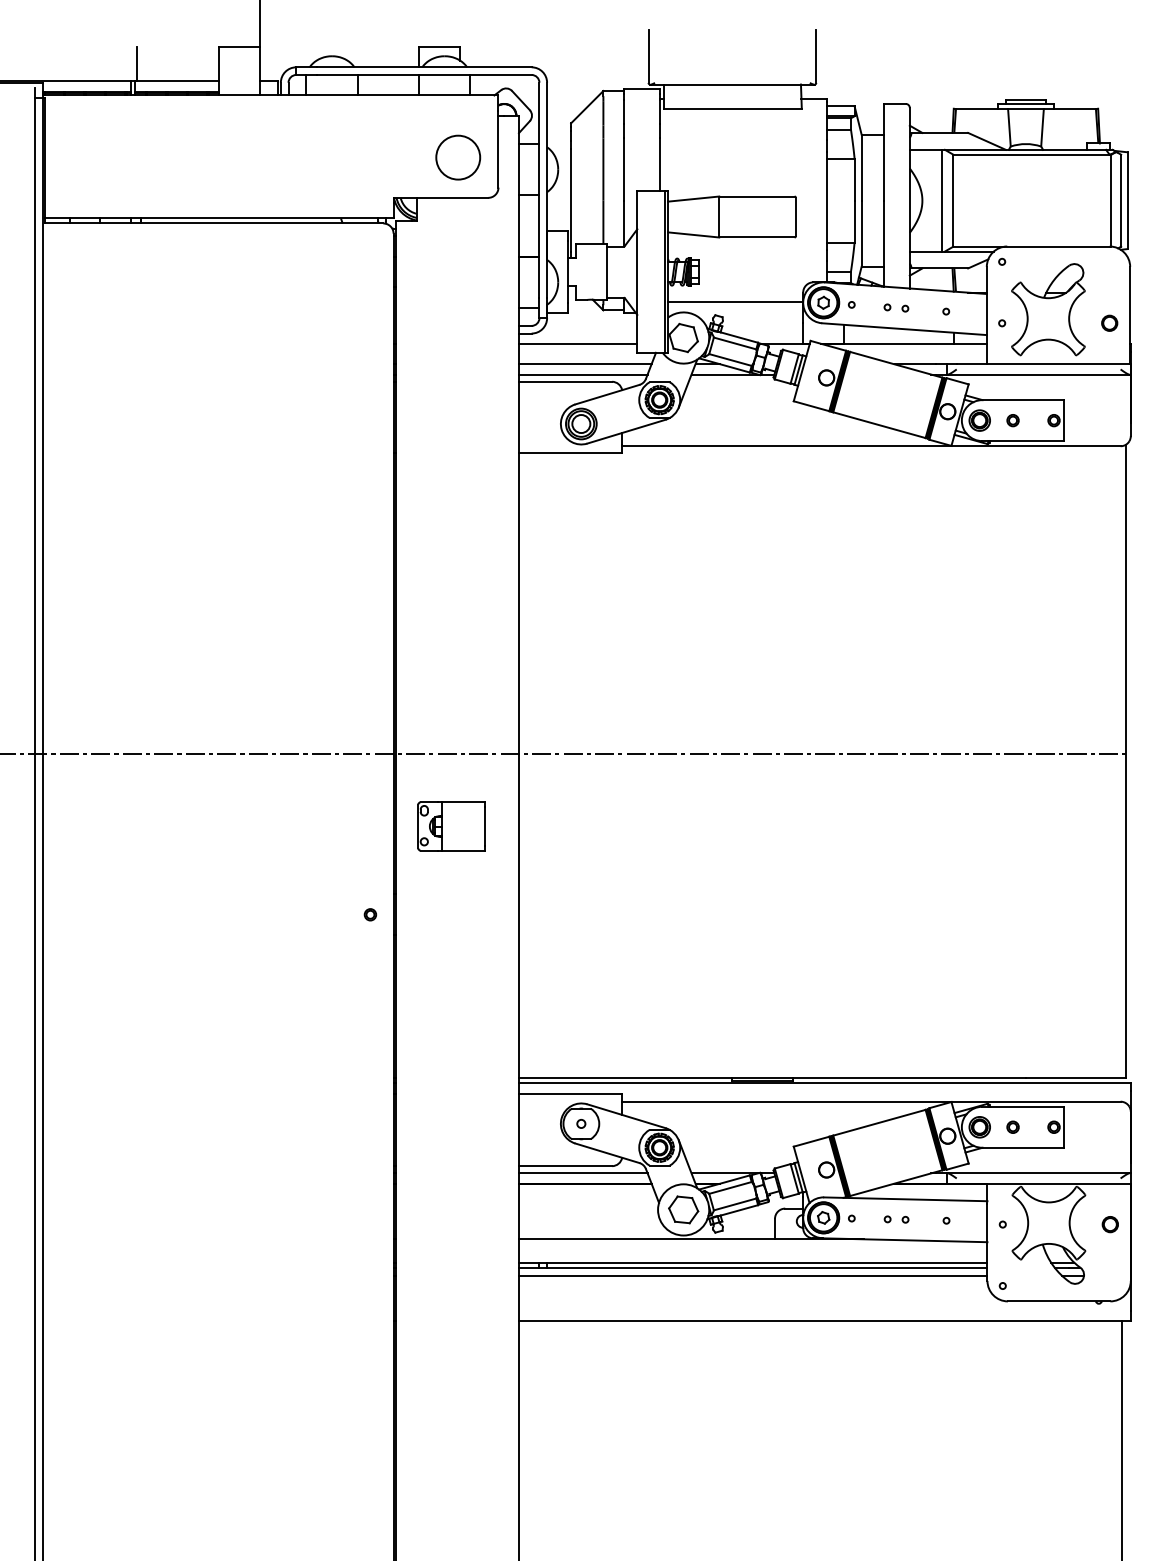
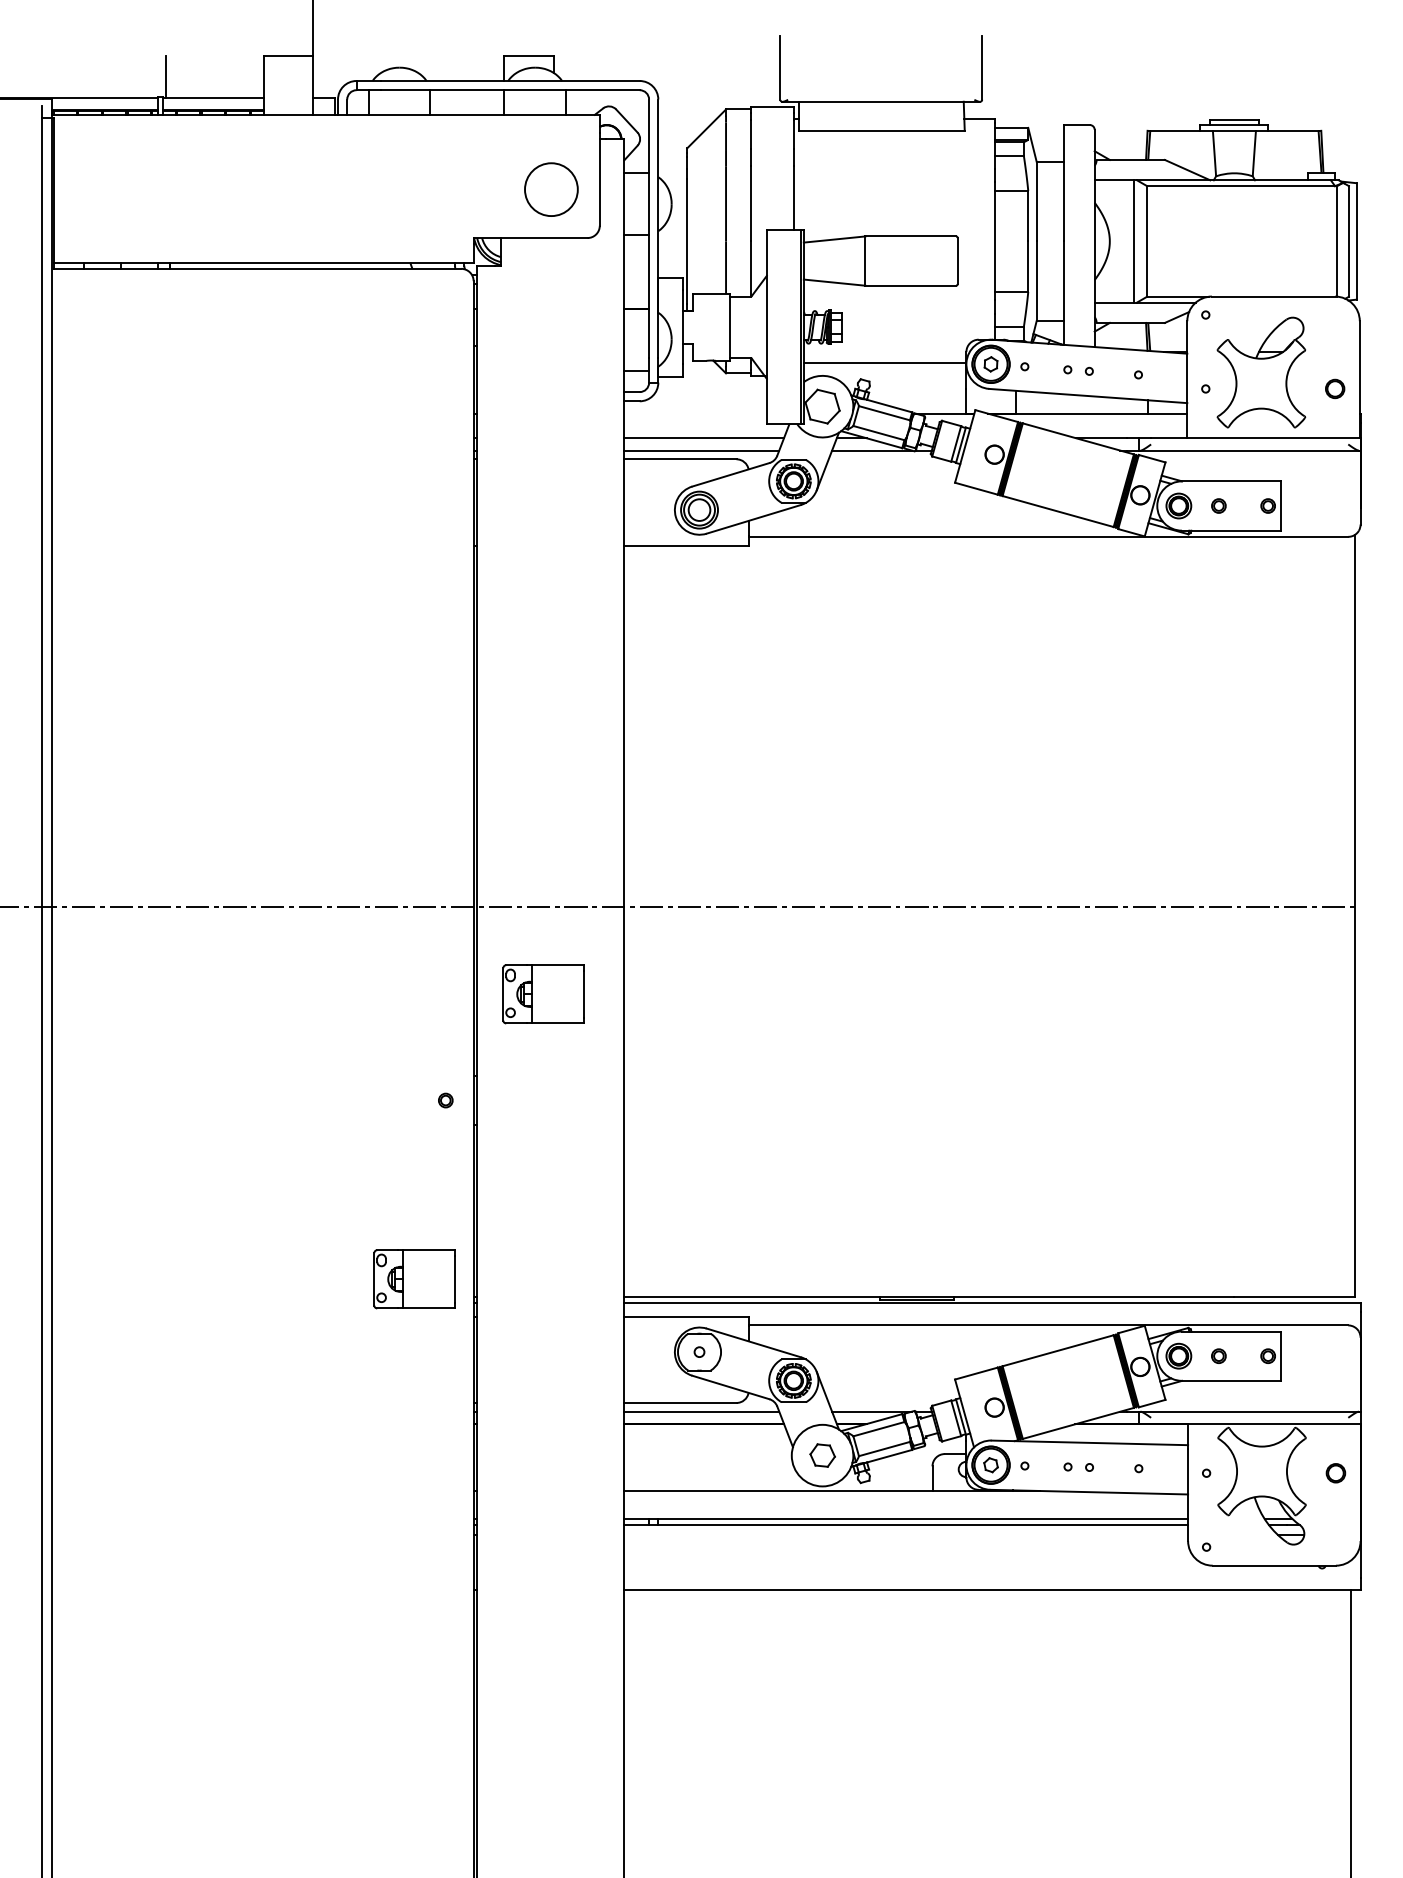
line: (578, 343) -> (695, 413), removed
part: (344, 1063) -> (414, 1279), added
part: (683, 1209) -> (822, 1455), size x0.7
line: (753, 1276) -> (906, 1535), removed

